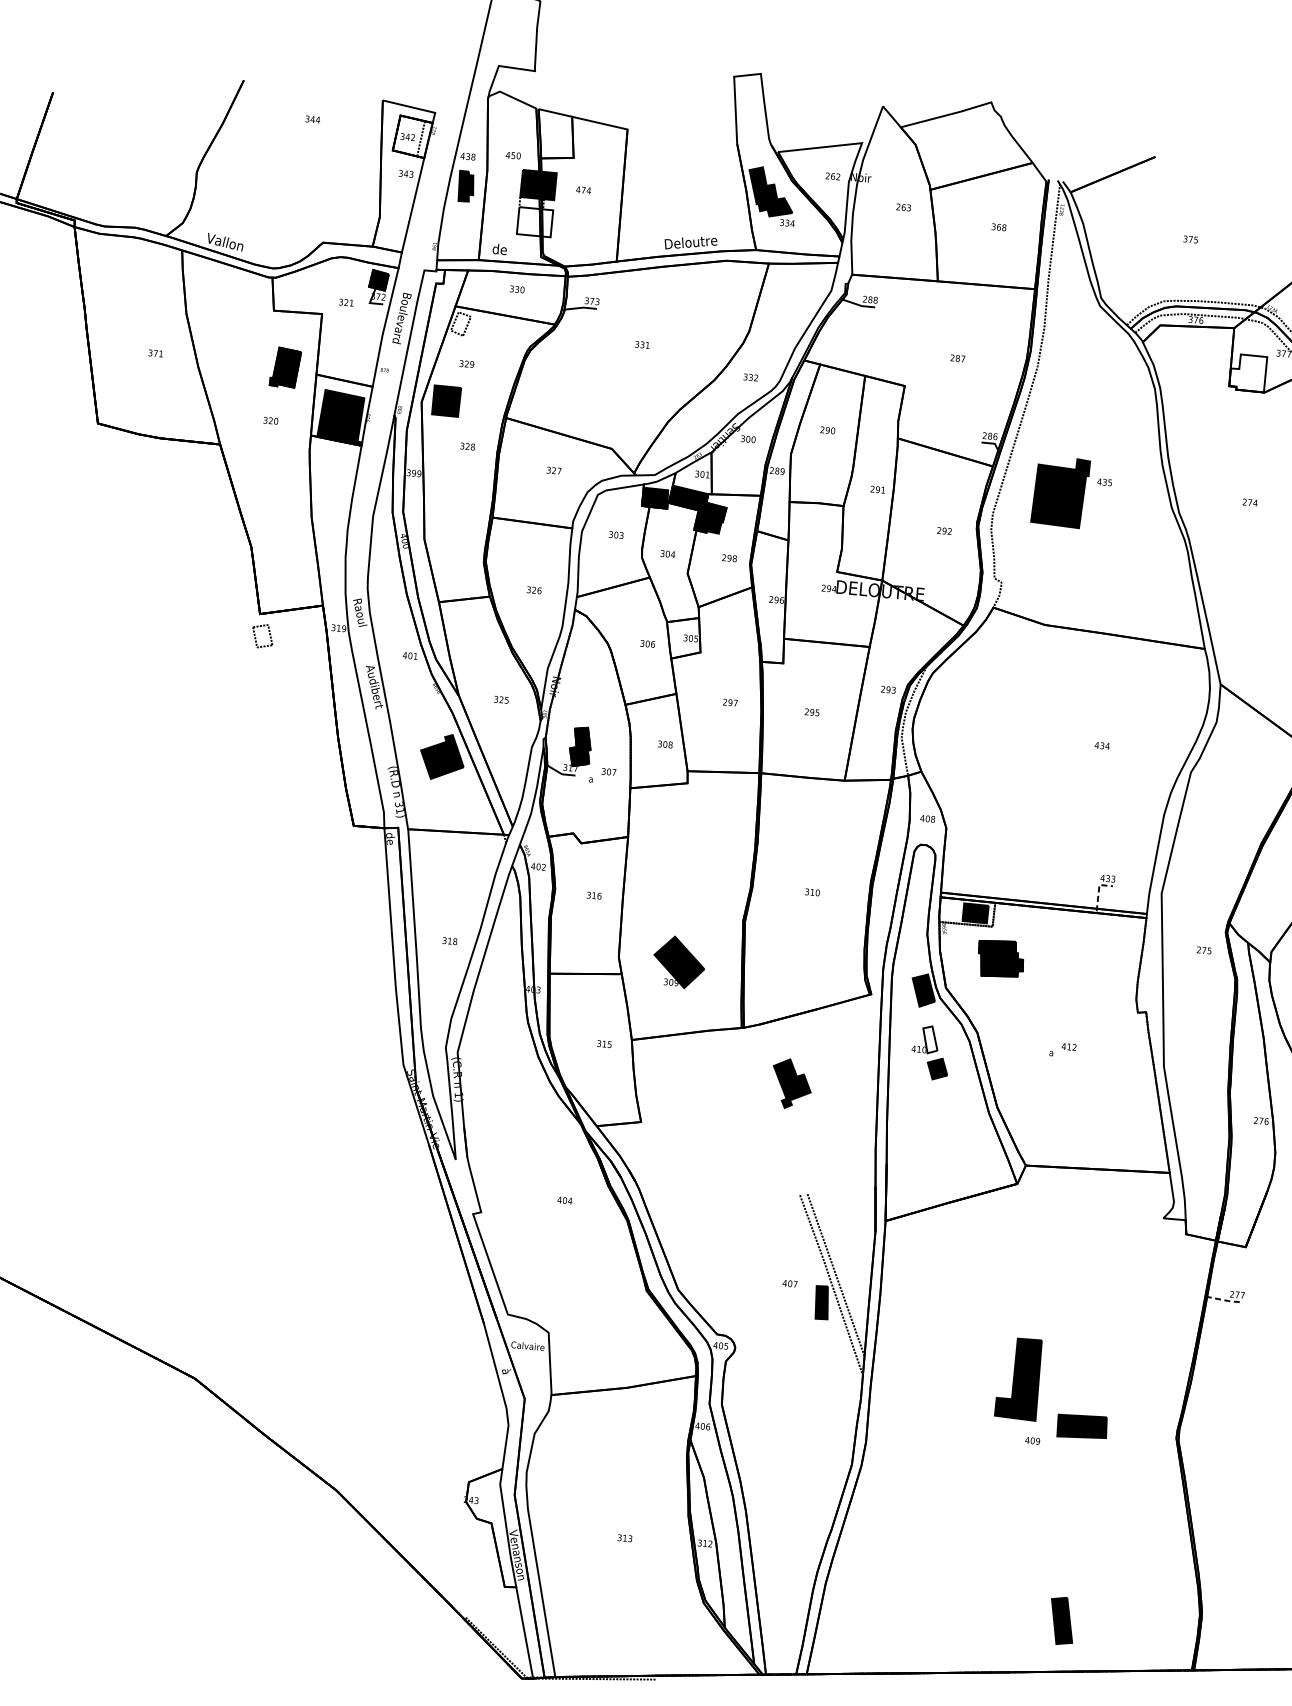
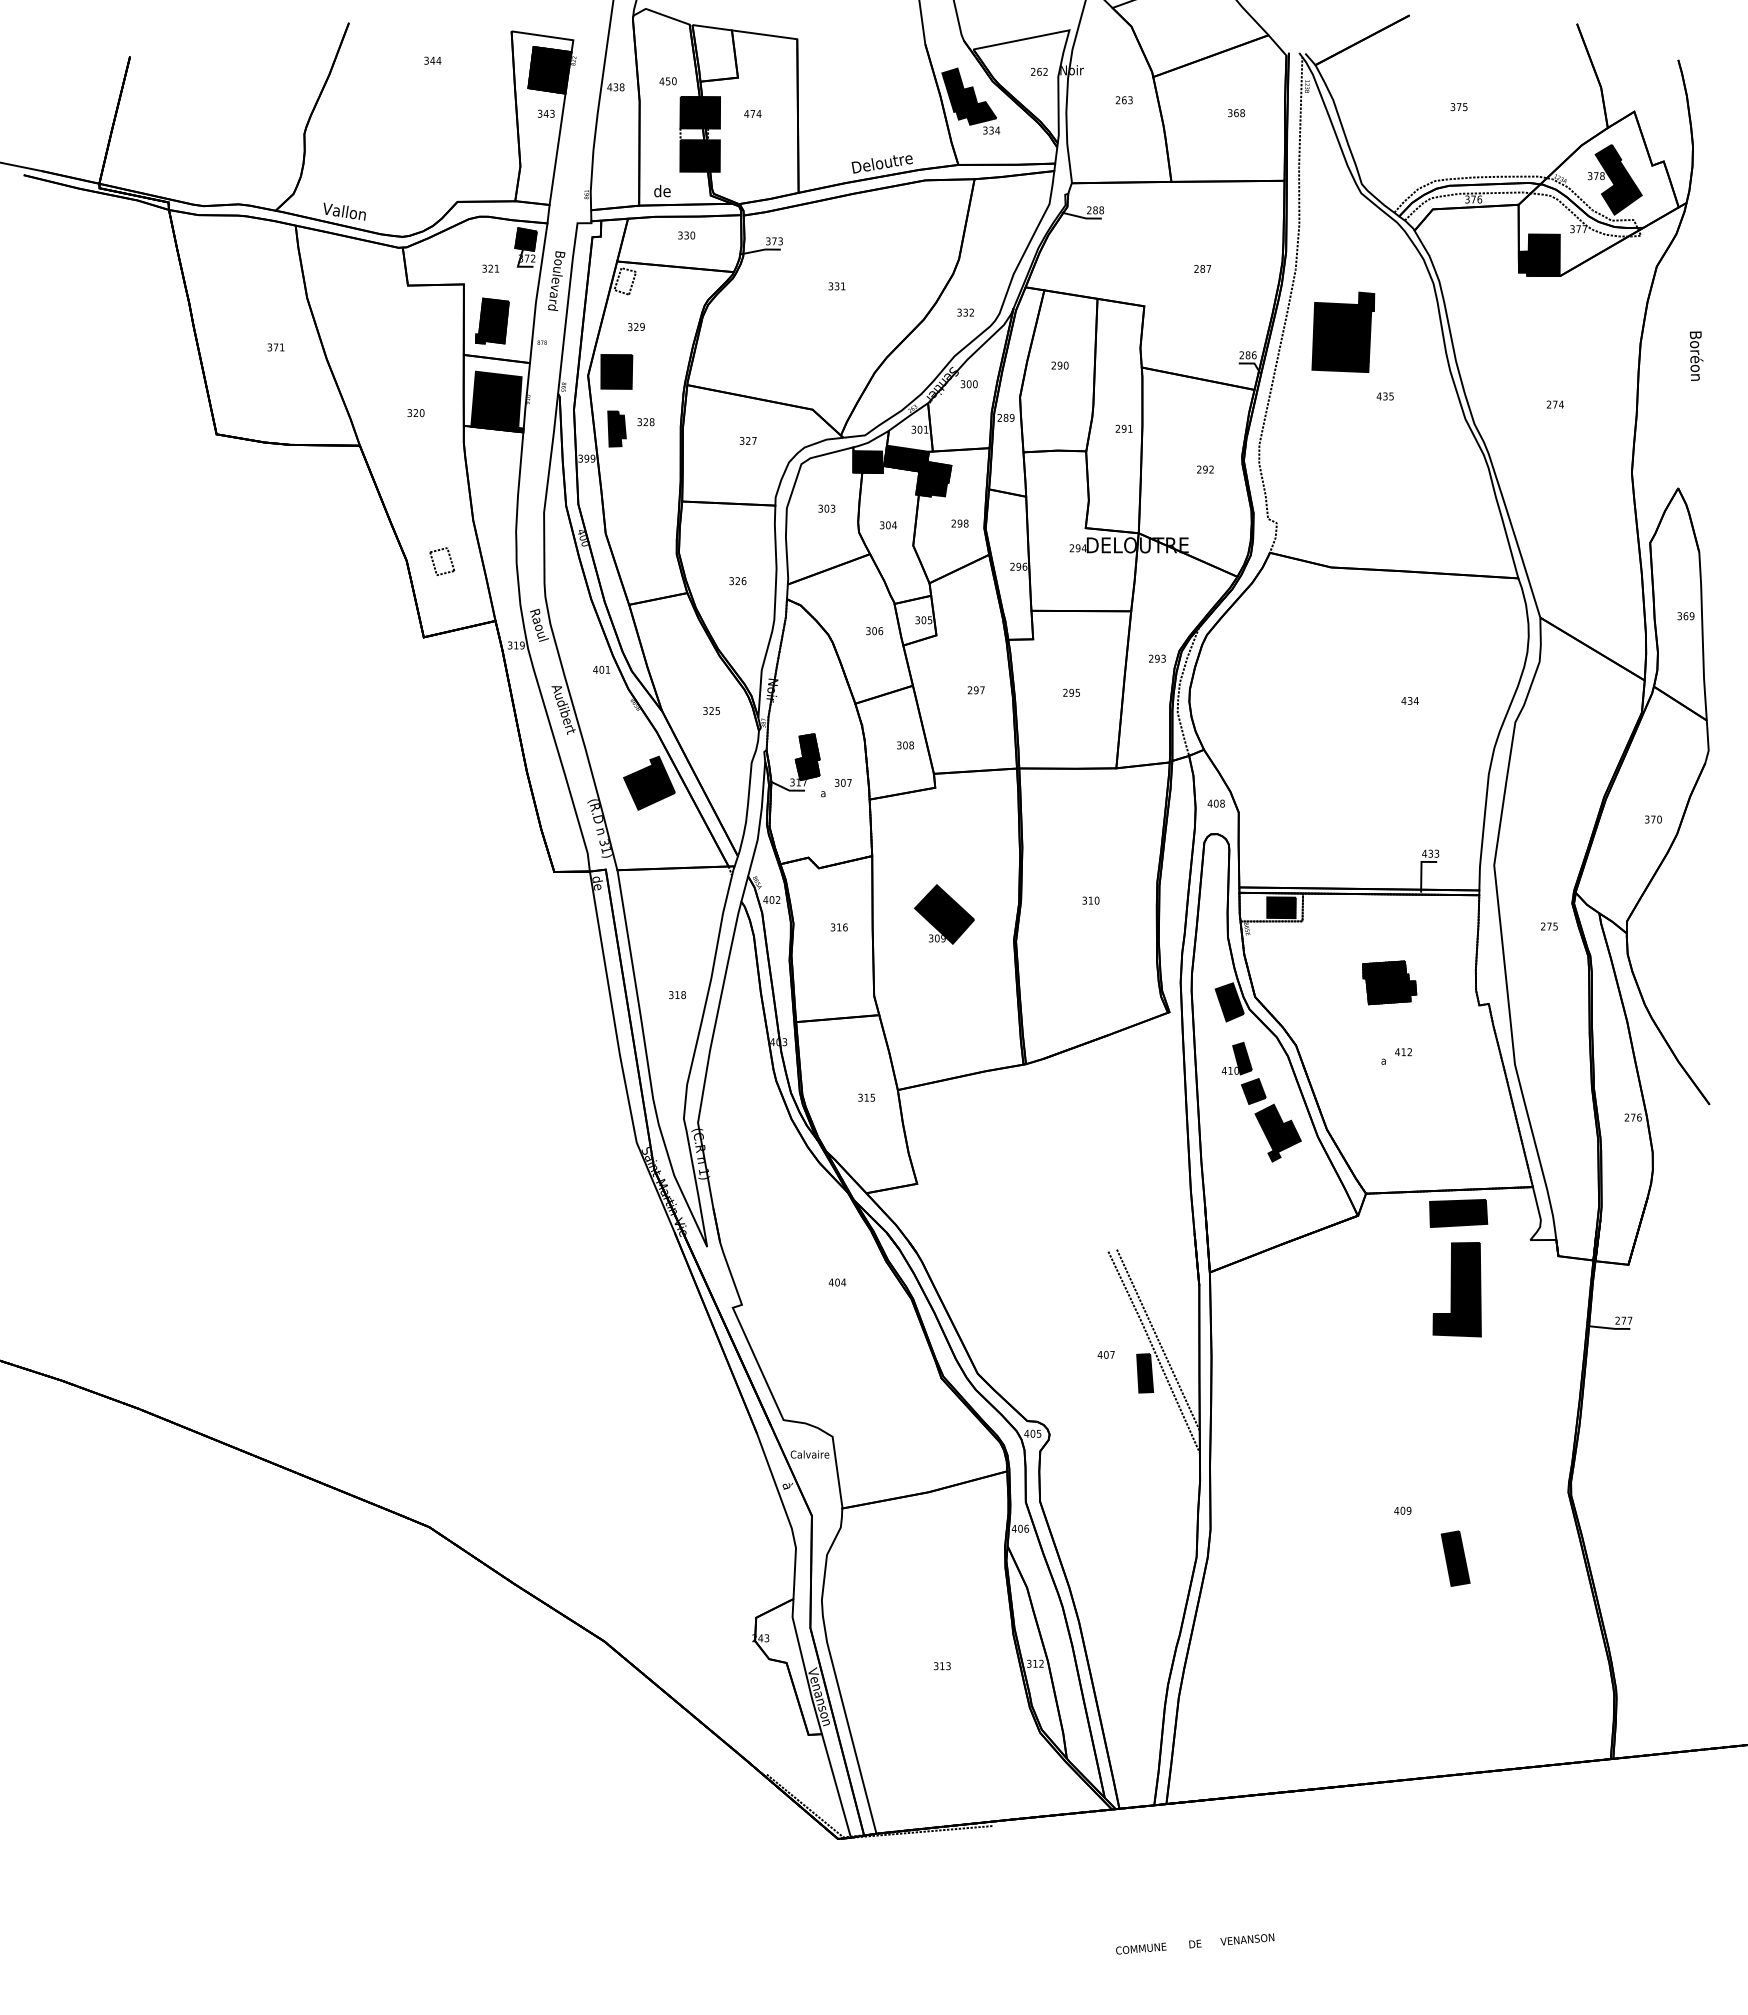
fill: (412, 137) -> (549, 70), added
part: (465, 186) -> (616, 428), moved
fill: (534, 221) -> (699, 155), added
part: (285, 367) -> (492, 320), moved
fill: (1247, 373) -> (1538, 255), added
part: (1060, 491) -> (1343, 331), moved
part: (269, 634) -> (449, 558), moved
line: (1098, 890) -> (1421, 868), dashed -> solid
part: (1000, 958) -> (1389, 982), moved
part: (679, 962) -> (944, 914), moved
fill: (930, 1039) -> (1242, 1058), added
part: (791, 1083) -> (1277, 1132), moved
line: (1224, 1300) -> (1609, 1328), dashed -> solid
part: (1018, 1378) -> (1456, 1289), moved
part: (1082, 1426) -> (1458, 1213), moved
part: (1061, 1620) -> (1455, 1558), moved

